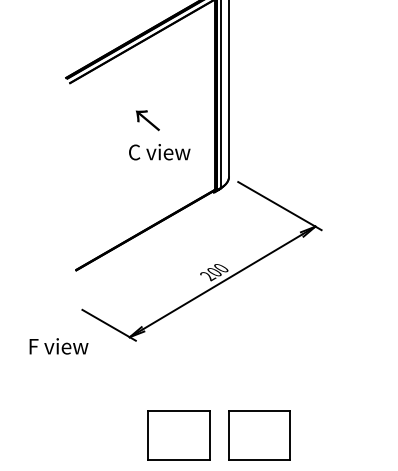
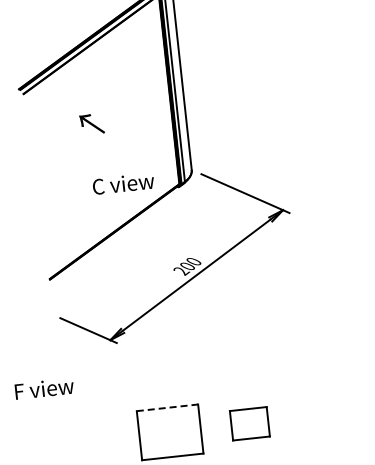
text: (147, 120) -> (91, 124), moved
text: (159, 152) -> (123, 184), moved
text: (58, 346) -> (43, 388), moved
line: (179, 410) -> (167, 407), solid -> dashed
part: (259, 435) -> (249, 423), size x0.6

